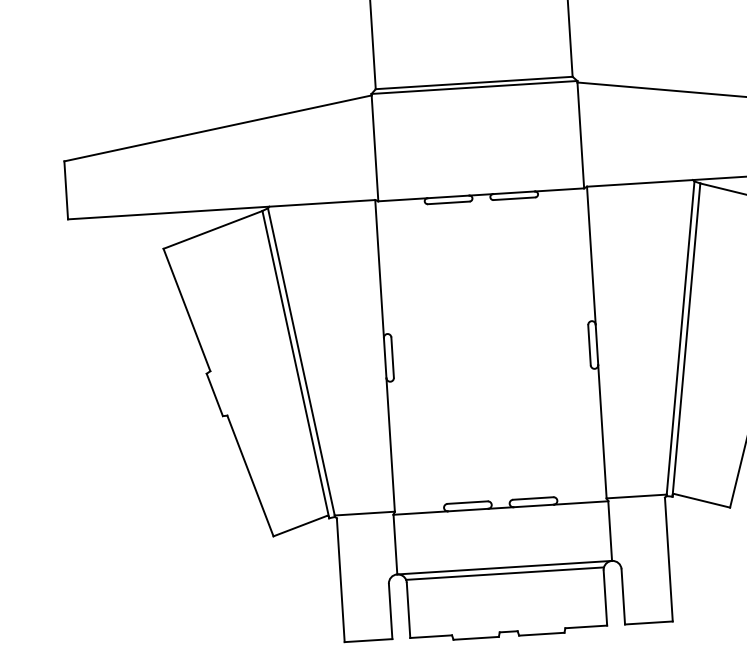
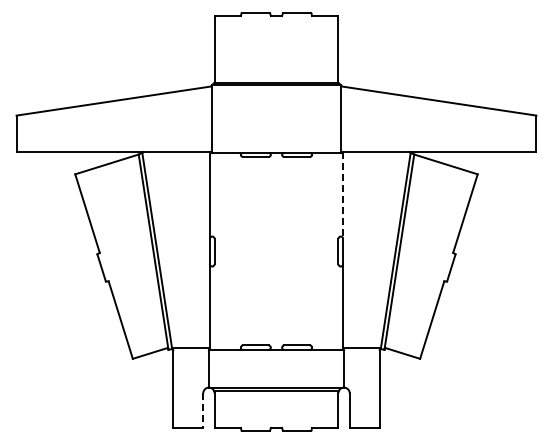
line: (591, 255) -> (343, 195), solid -> dashed
line: (391, 612) -> (203, 411), solid -> dashed

